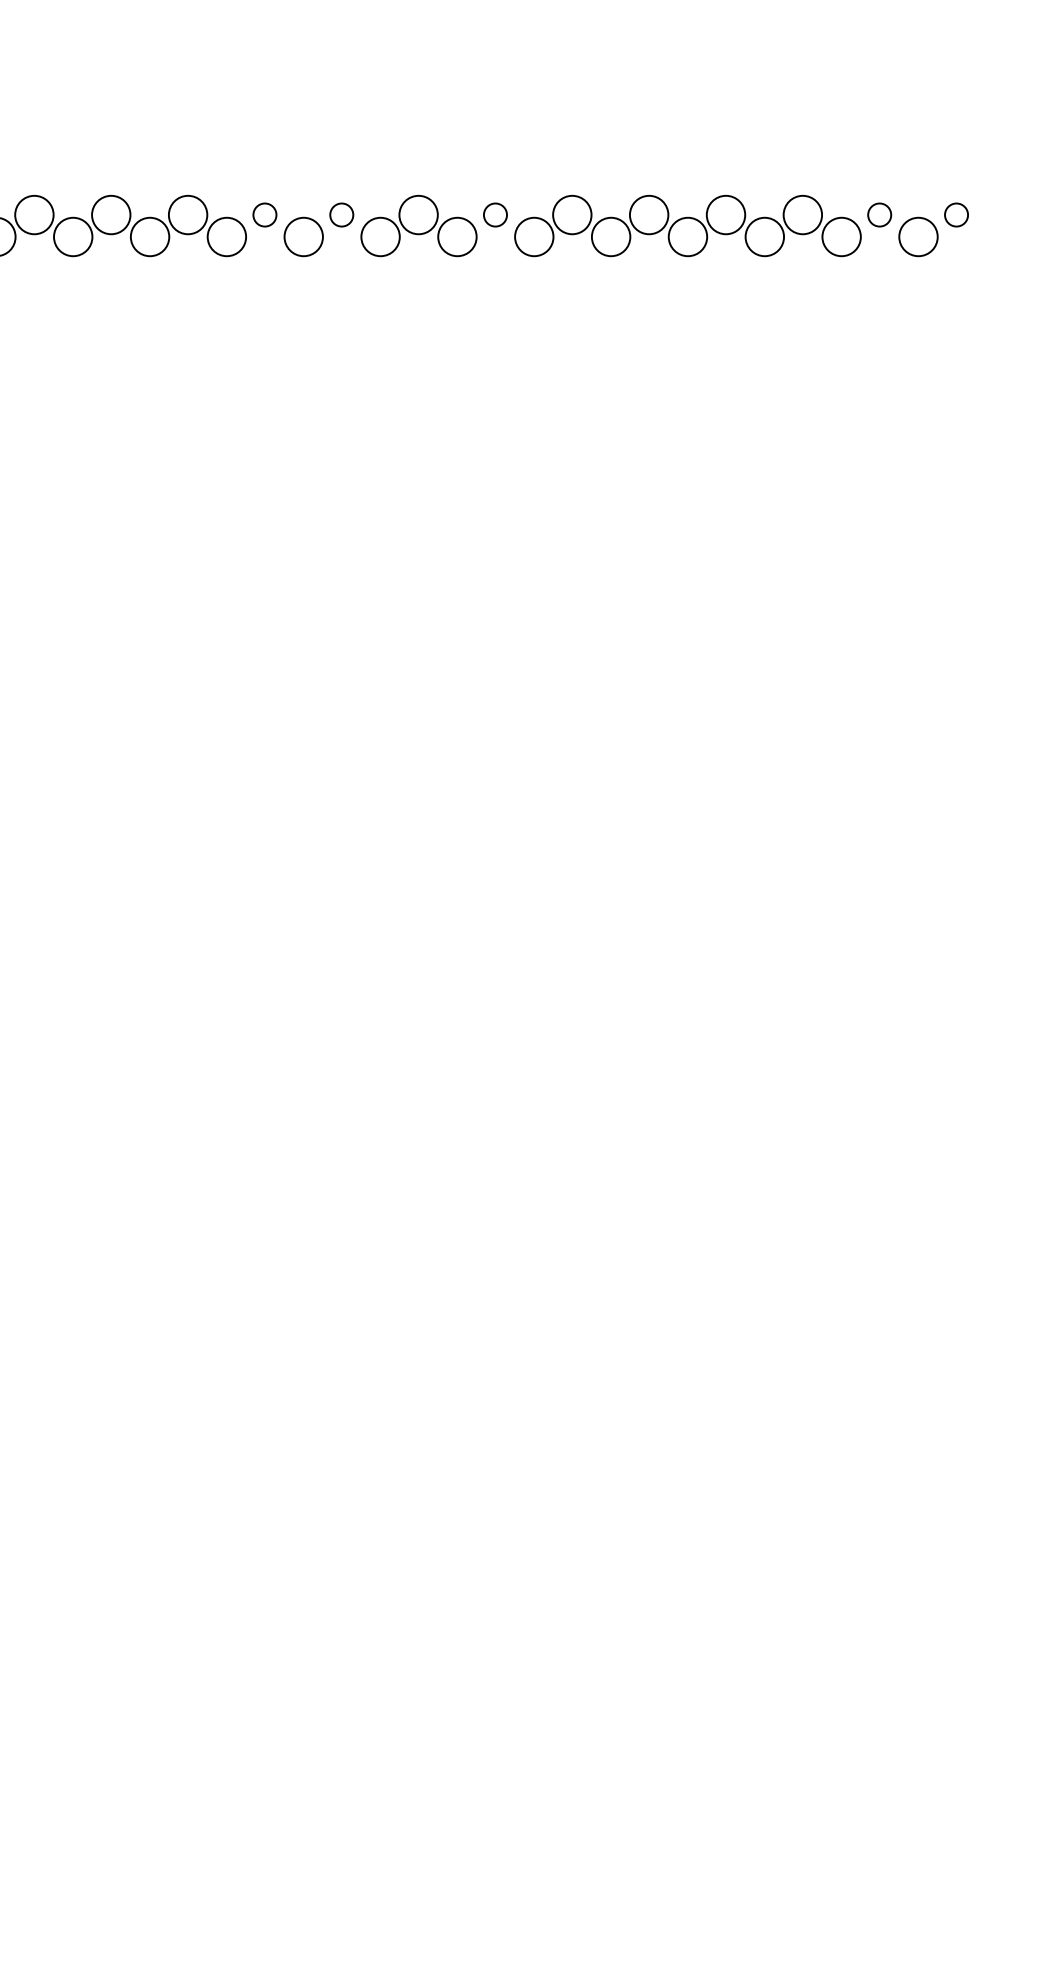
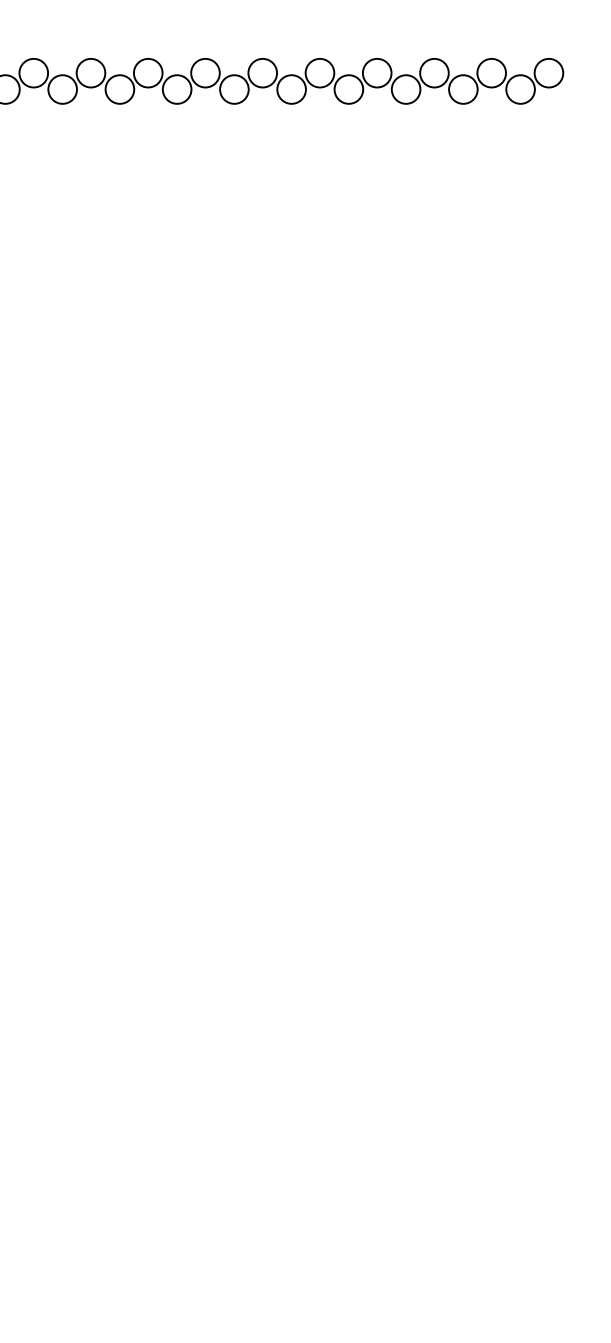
circle: (264, 214) -> (33, 72), size x1.67
circle: (341, 214) -> (90, 72), size x1.67
circle: (495, 214) -> (205, 72), size x1.67
circle: (879, 214) -> (491, 72), size x1.67
circle: (956, 214) -> (548, 72), size x1.67

